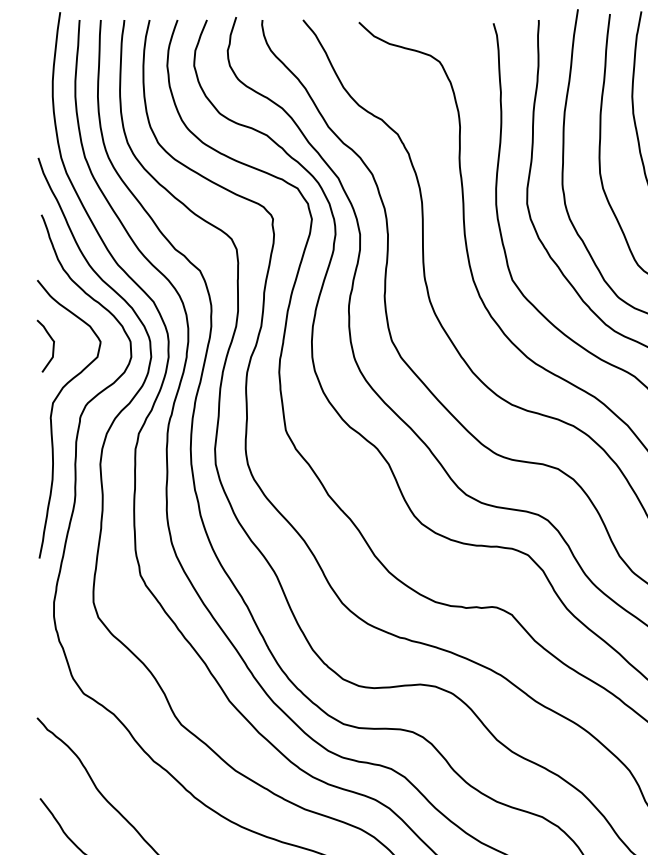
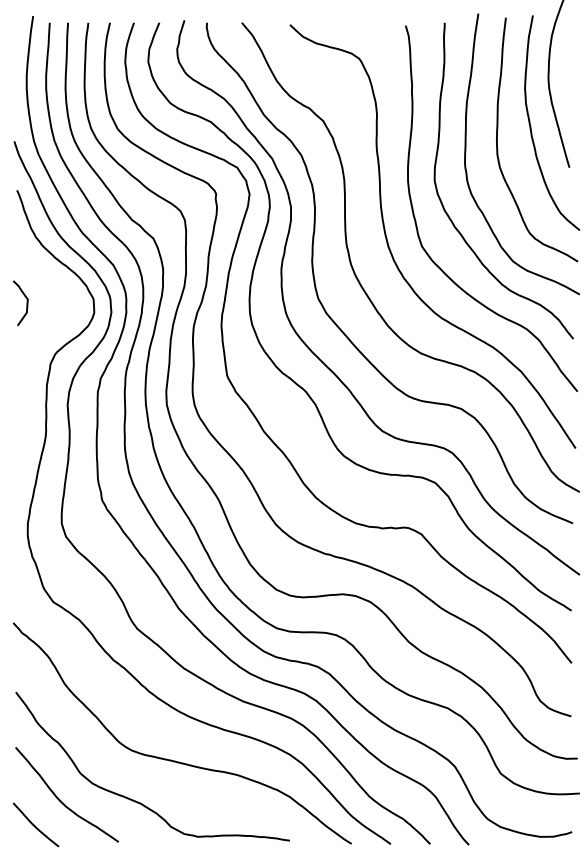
curve: (52, 416) -> (26, 363), removed

